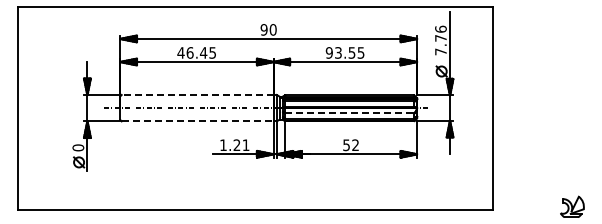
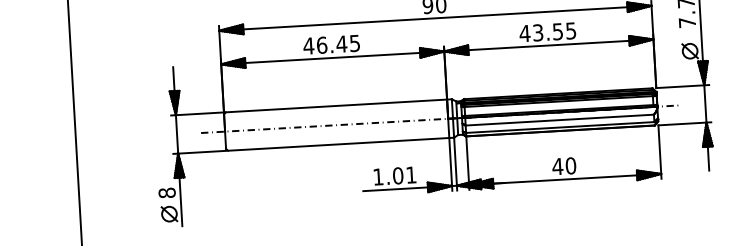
text: (329, 52) -> (525, 32), 93.55 -> 43.55
line: (197, 94) -> (336, 105), dashed -> solid
line: (349, 113) -> (559, 120), dashed -> solid
line: (197, 121) -> (338, 144), dashed -> solid
text: (236, 145) -> (397, 176), 1.21 -> 1.01
text: (350, 145) -> (563, 166), 52 -> 40
text: (77, 147) -> (165, 192), 0 -> 8

